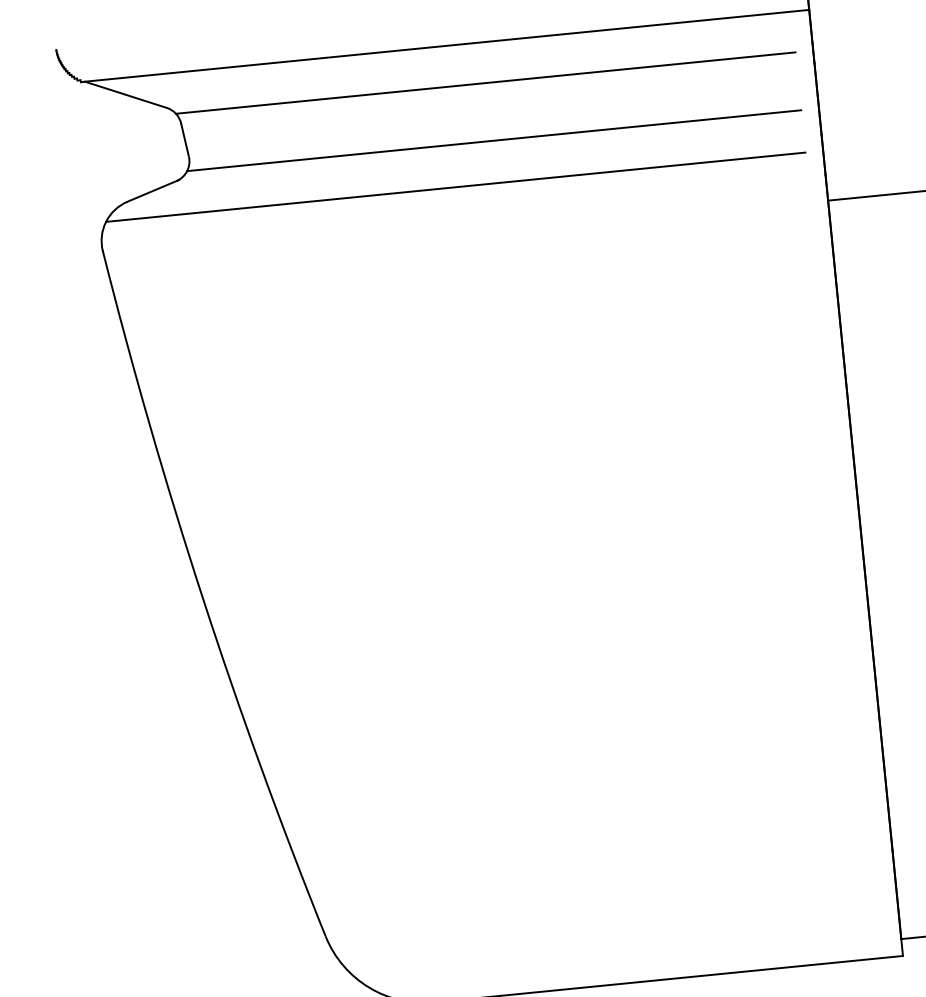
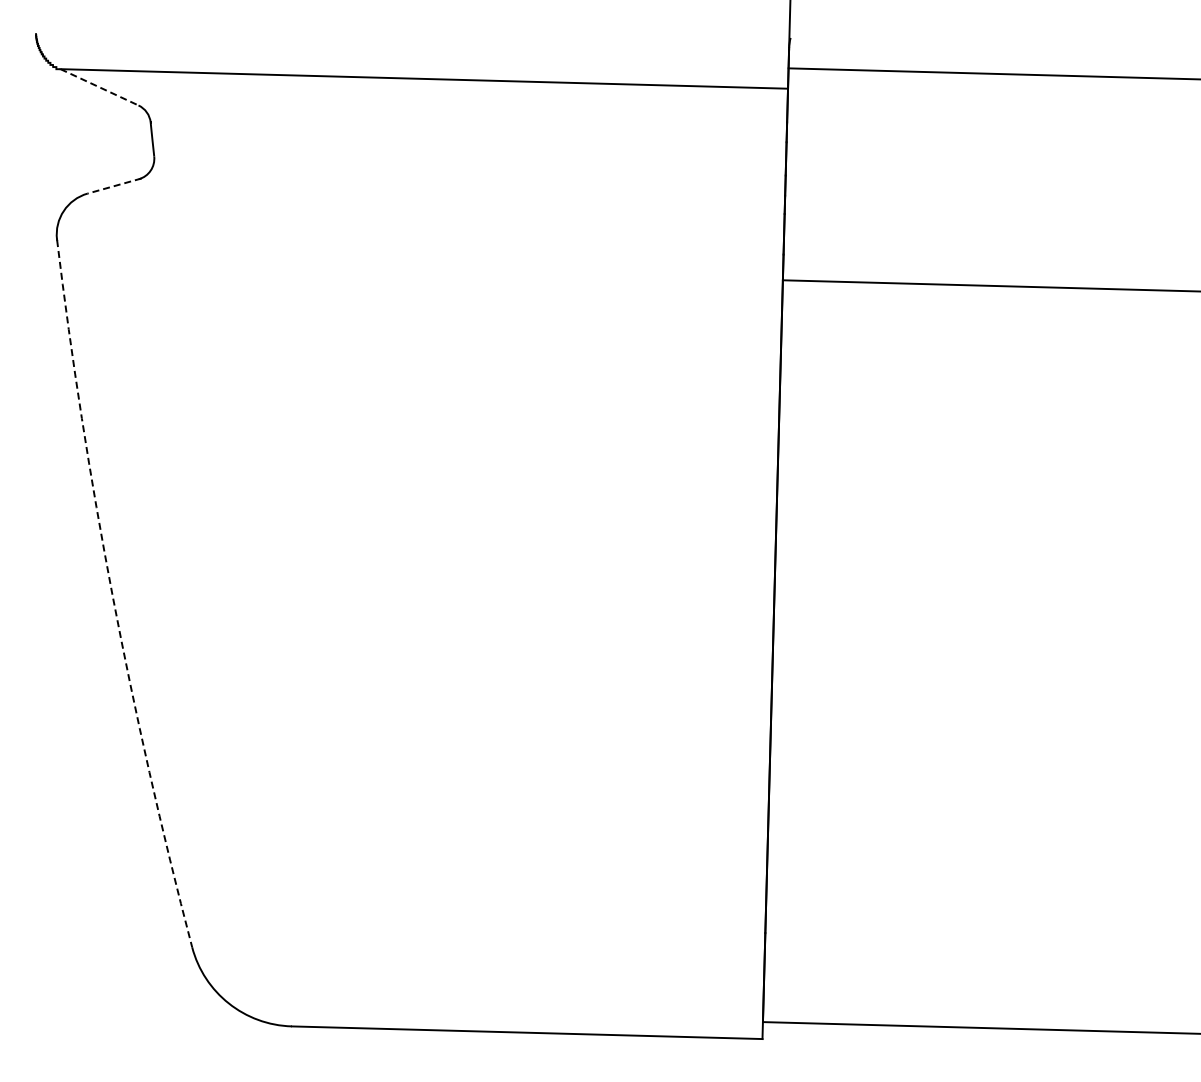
line: (485, 82) -> (457, 120), removed
line: (125, 95) -> (99, 87), solid -> dashed
line: (493, 140) -> (458, 178), removed
line: (455, 186) -> (414, 219), removed
line: (153, 191) -> (114, 186), solid -> dashed
arc: (202, 598) -> (112, 596), solid -> dashed

